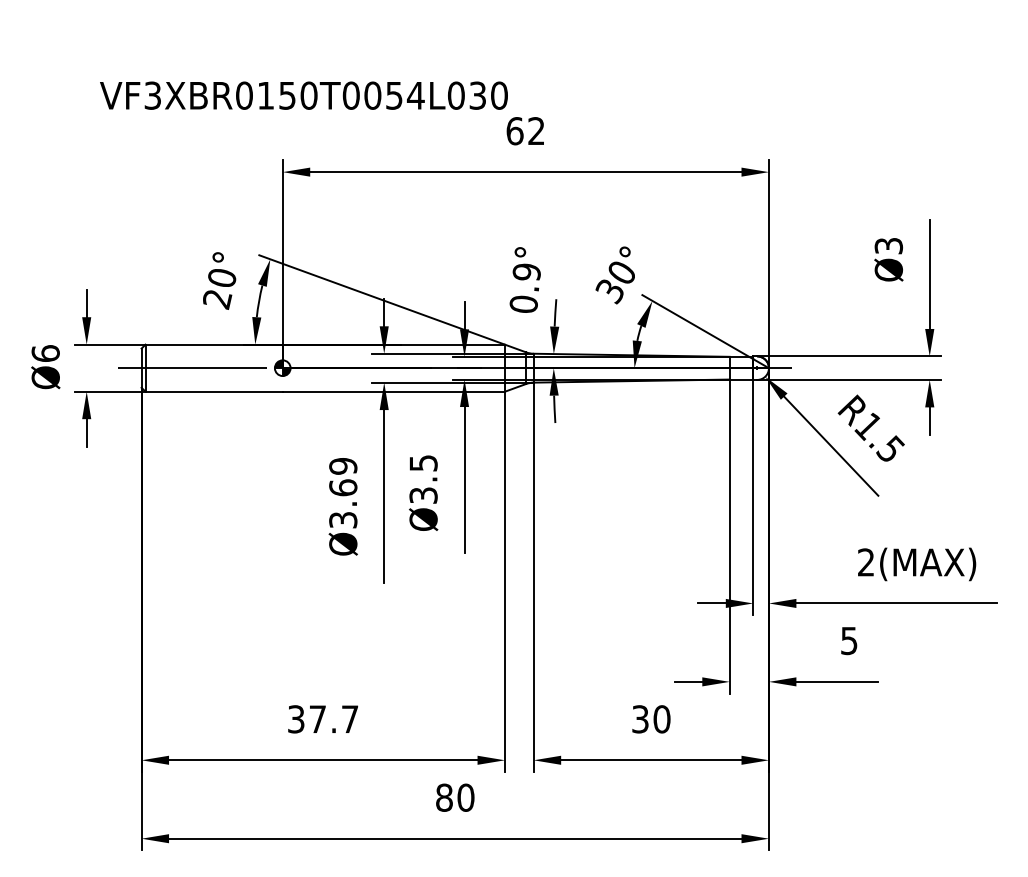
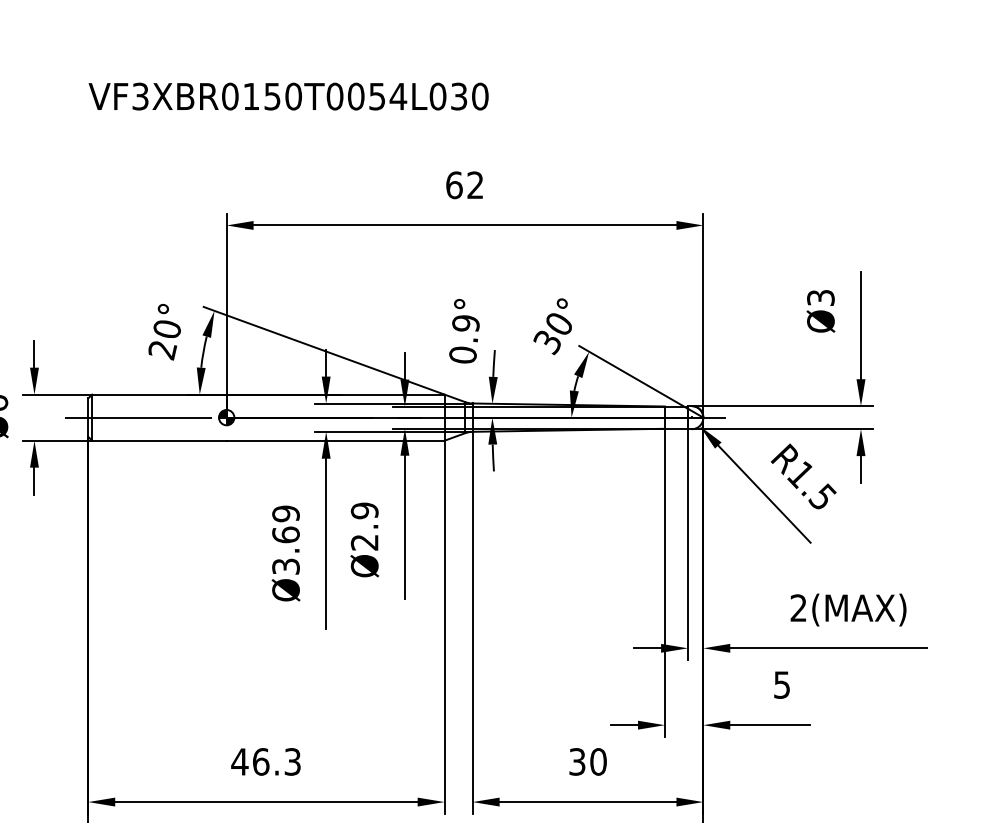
text: (303, 95) -> (288, 96), moved
text: (423, 478) -> (364, 525), Ø3.5 -> Ø2.9
text: (322, 719) -> (265, 762), 37.7 -> 46.3

